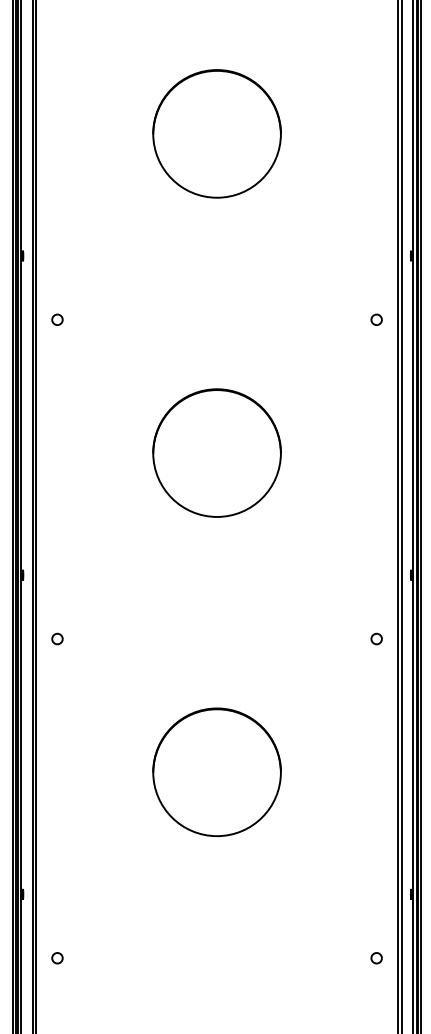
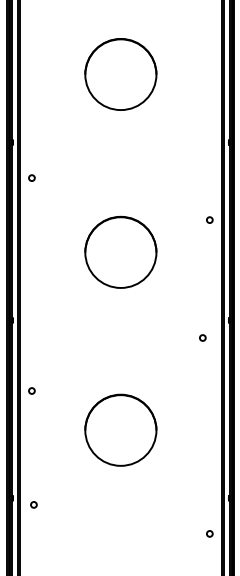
circle: (376, 318) -> (209, 219), moved
circle: (56, 638) -> (31, 390), moved
circle: (376, 638) -> (202, 337), moved
circle: (56, 957) -> (33, 504), moved

